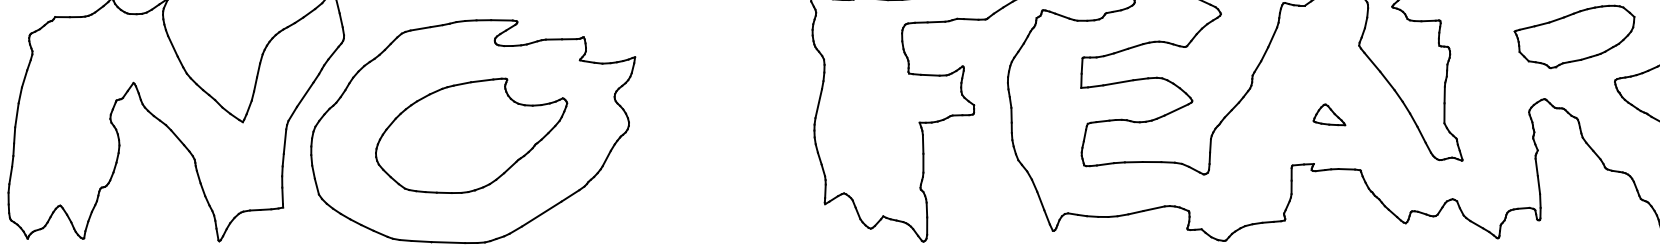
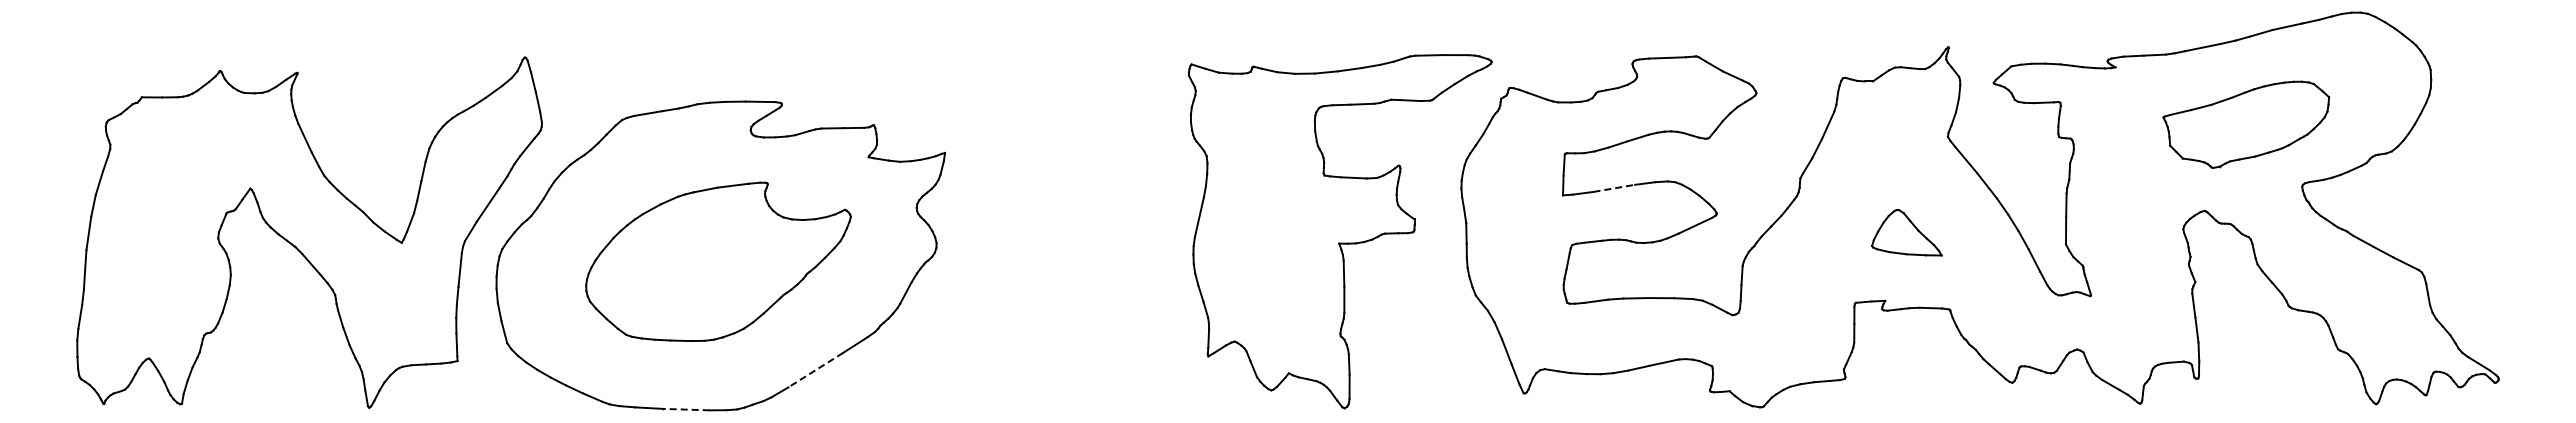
line: (1118, 82) -> (1614, 188), solid -> dashed
part: (1329, 114) -> (1906, 232), size x1.6
line: (541, 214) -> (815, 370), solid -> dashed
line: (447, 242) -> (685, 409), solid -> dashed

